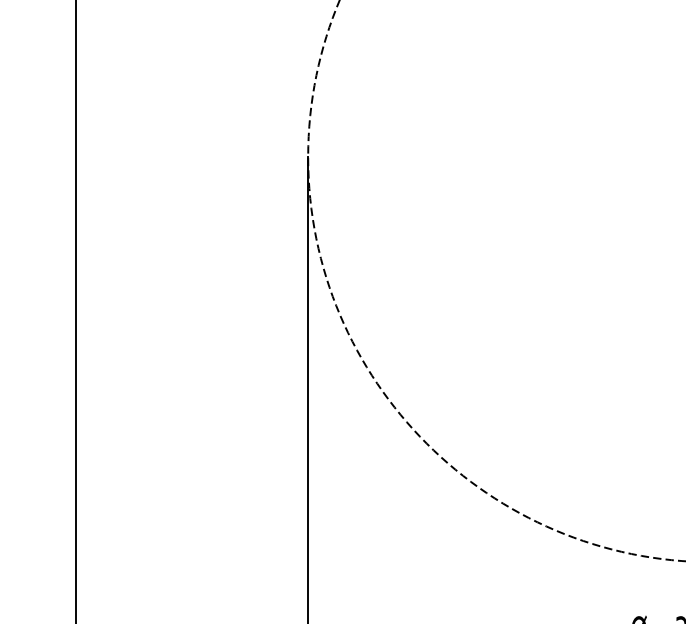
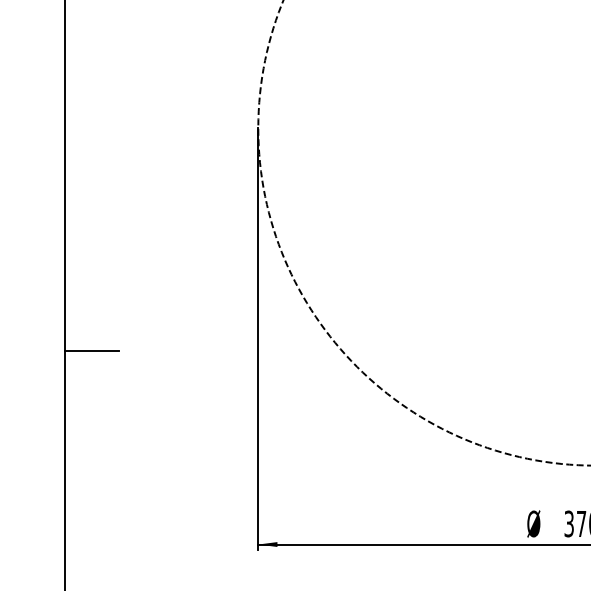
line: (107, 423) -> (91, 350), added

